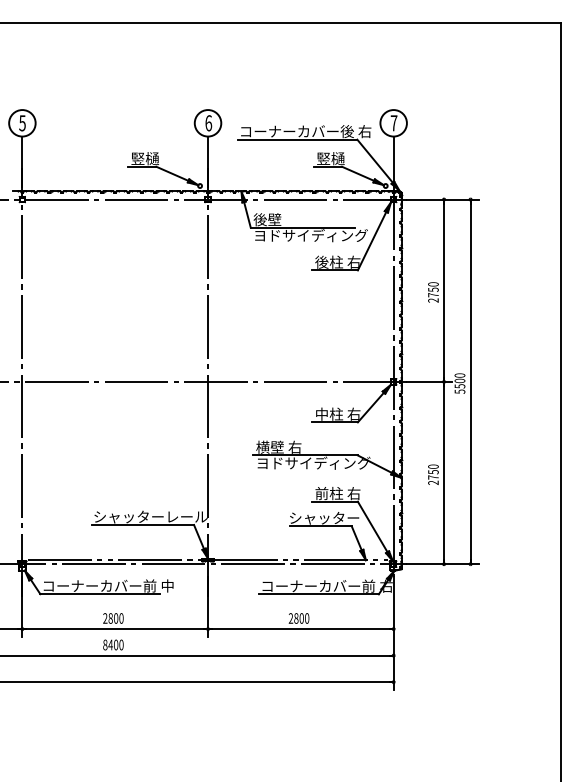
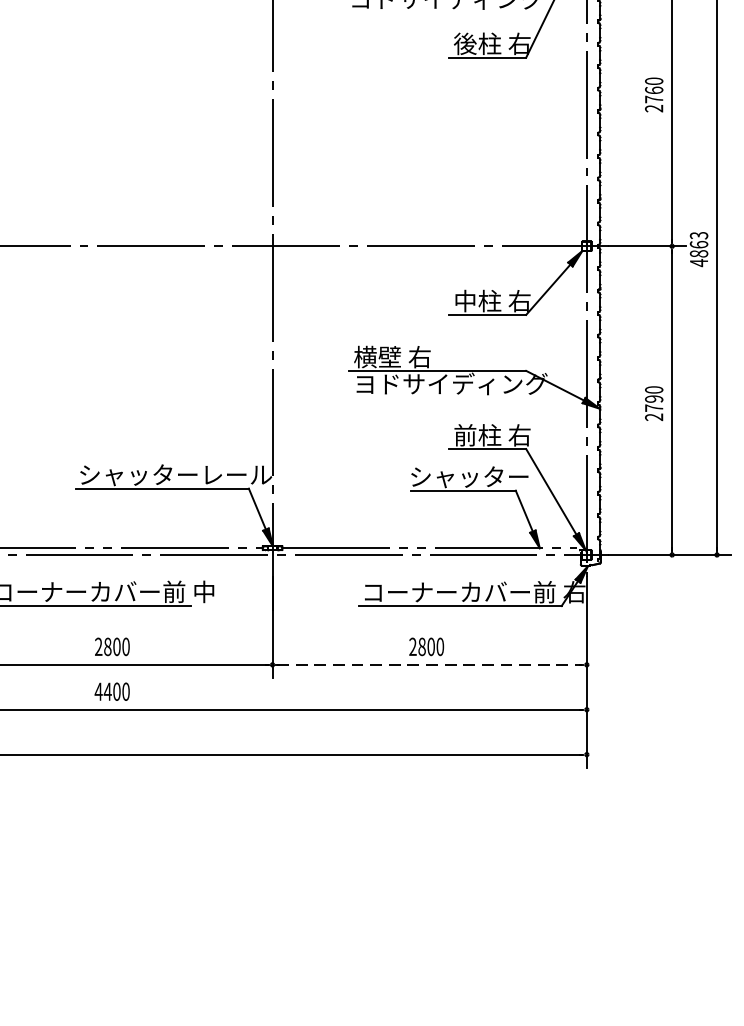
text: (433, 289) -> (654, 89), 2750 -> 2760
text: (459, 383) -> (698, 249), 5500 -> 4863
text: (433, 472) -> (654, 399), 2750 -> 2790
line: (301, 629) -> (430, 665), solid -> dashed
text: (105, 644) -> (98, 690), 8400 -> 4400

